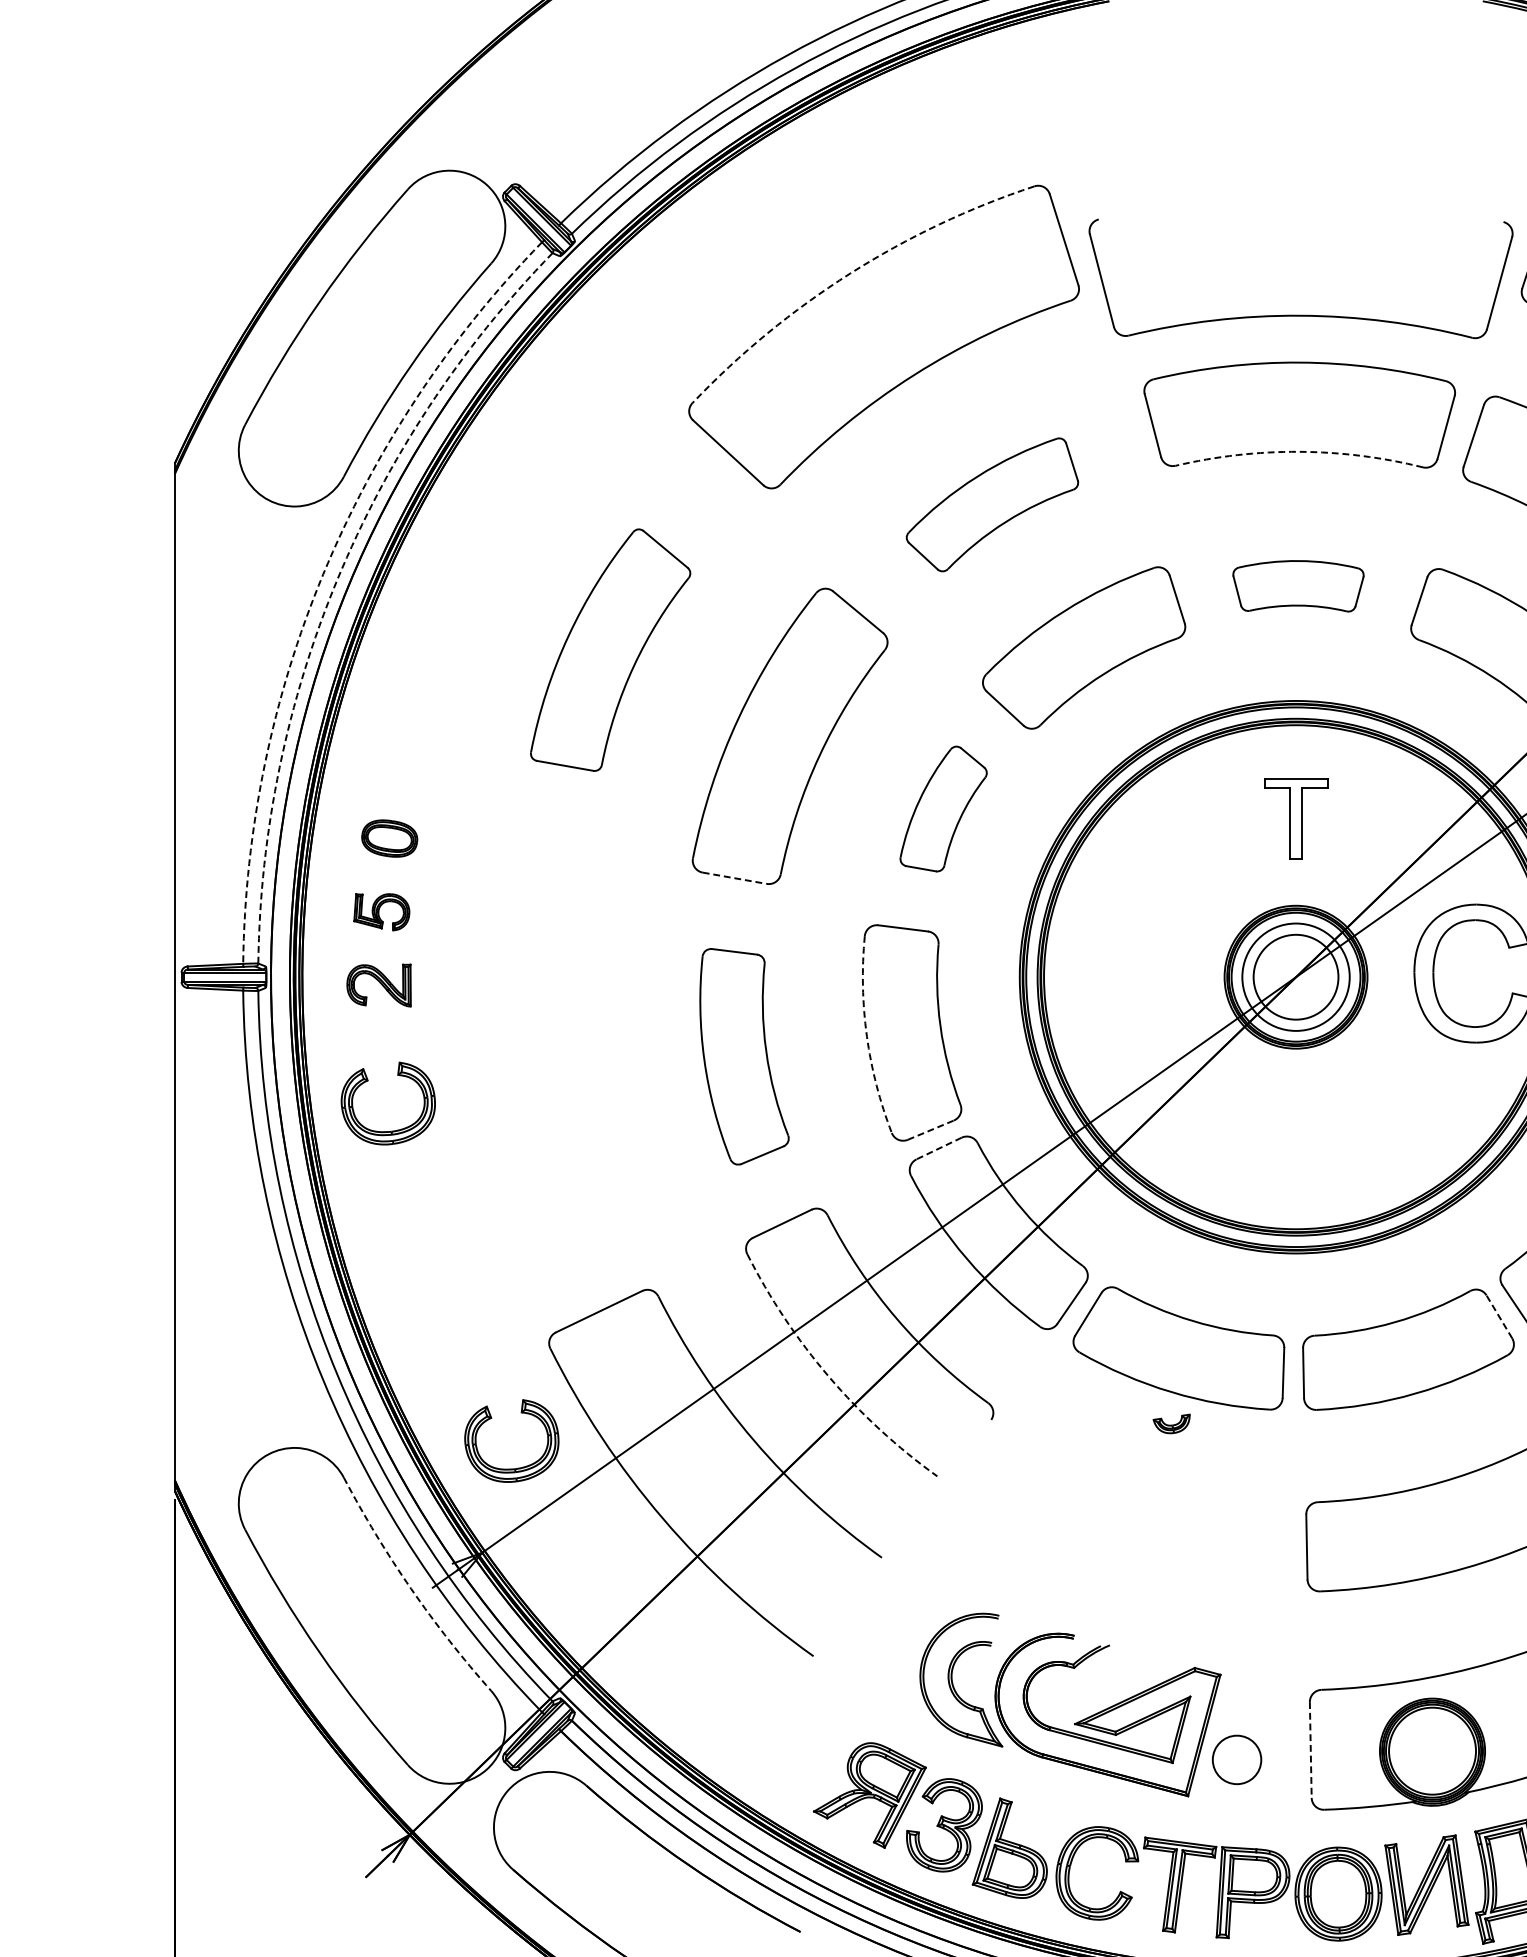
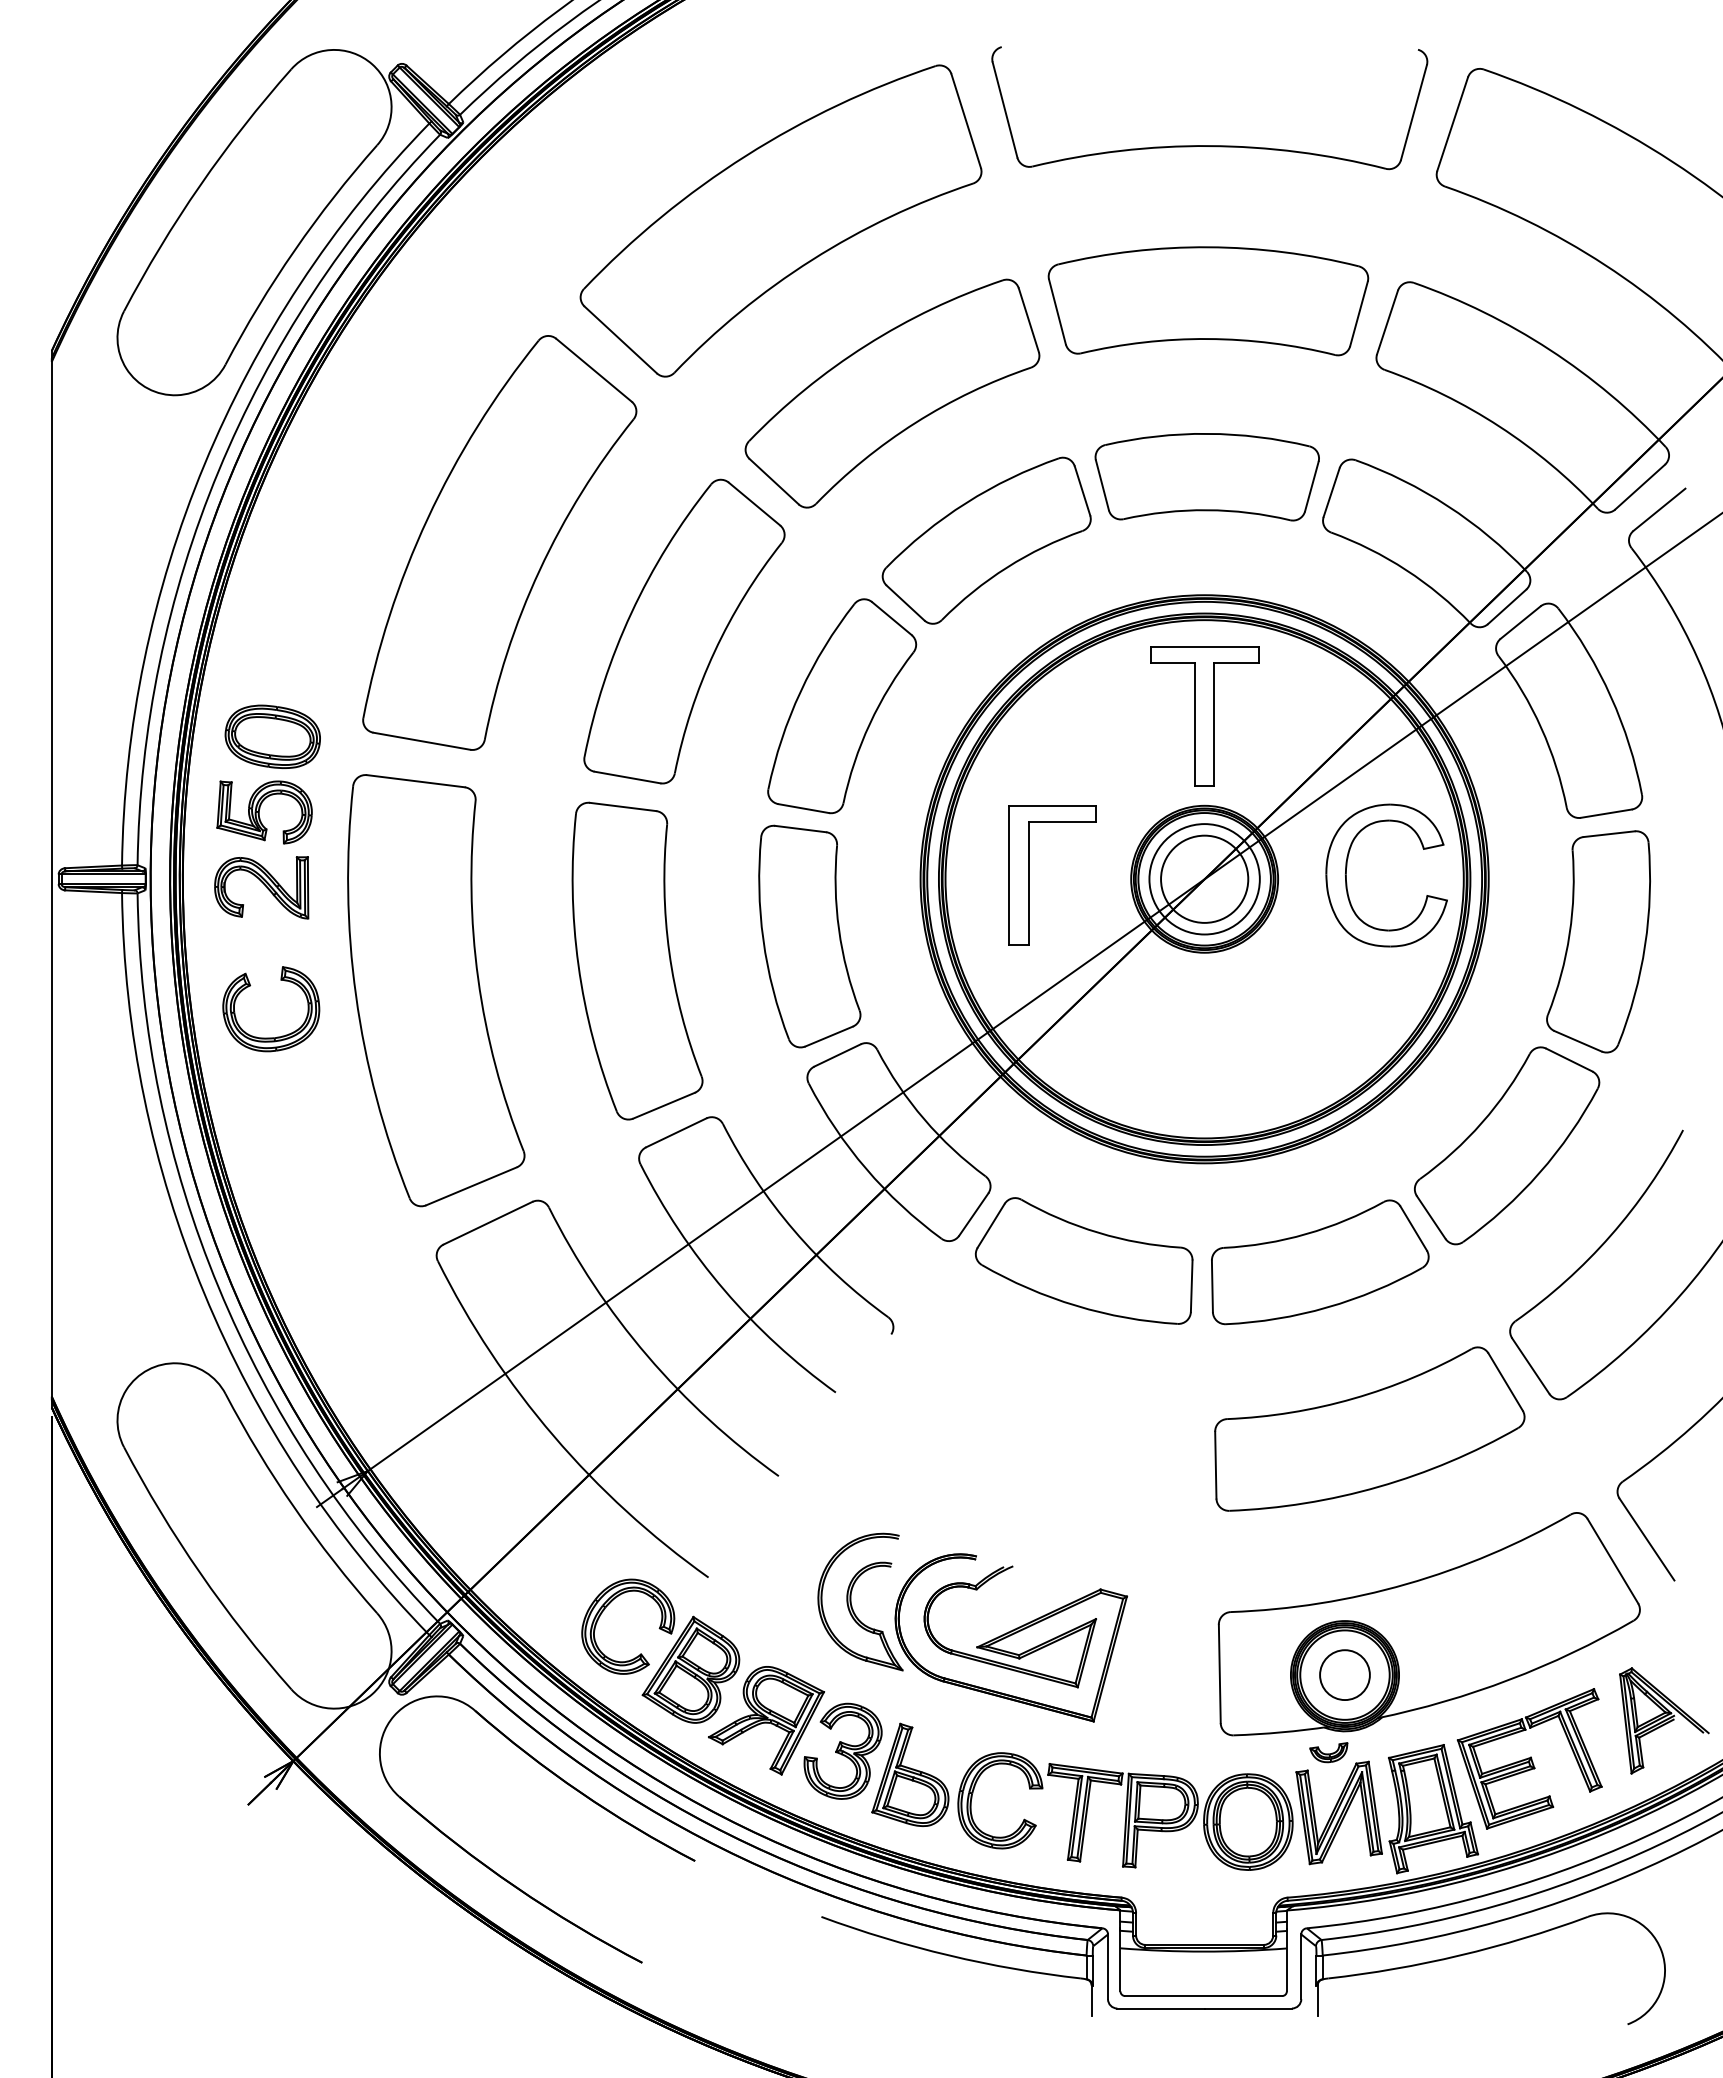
arc: (850, 273) -> (746, 155), dashed -> solid
part: (1300, 315) -> (1209, 145), moved
arc: (1299, 452) -> (1208, 339), dashed -> solid
part: (992, 504) -> (892, 393), size x1.67
arc: (323, 573) -> (204, 464), dashed -> solid
arc: (337, 579) -> (218, 470), dashed -> solid
part: (1297, 586) -> (1206, 477), size x1.67
part: (610, 649) -> (499, 542), size x1.67
part: (943, 809) -> (842, 706), size x1.67
part: (1295, 818) -> (1204, 716), size x1.67
part: (389, 838) -> (272, 736), size x1.67
line: (735, 878) -> (628, 777), dashed -> solid
part: (381, 912) -> (264, 812), size x1.67
part: (1125, 973) -> (1029, 875), added
part: (378, 985) -> (261, 887), size x1.43
arc: (867, 1035) -> (763, 939), dashed -> solid
part: (744, 1056) -> (637, 960), size x1.43
part: (549, 1085) -> (436, 990), added
line: (931, 1130) -> (829, 1036), dashed -> solid
line: (938, 1148) -> (837, 1055), dashed -> solid
line: (1499, 1316) -> (1413, 1228), dashed -> solid
arc: (829, 1377) -> (724, 1290), dashed -> solid
part: (1171, 1423) -> (1328, 1752), moved
part: (517, 1467) -> (404, 1383), removed
arc: (410, 1589) -> (294, 1508), dashed -> solid
part: (772, 1733) -> (666, 1656), added
line: (1310, 1750) -> (1219, 1674), dashed -> solid
circle: (1236, 1759) -> (1344, 1674), moved

